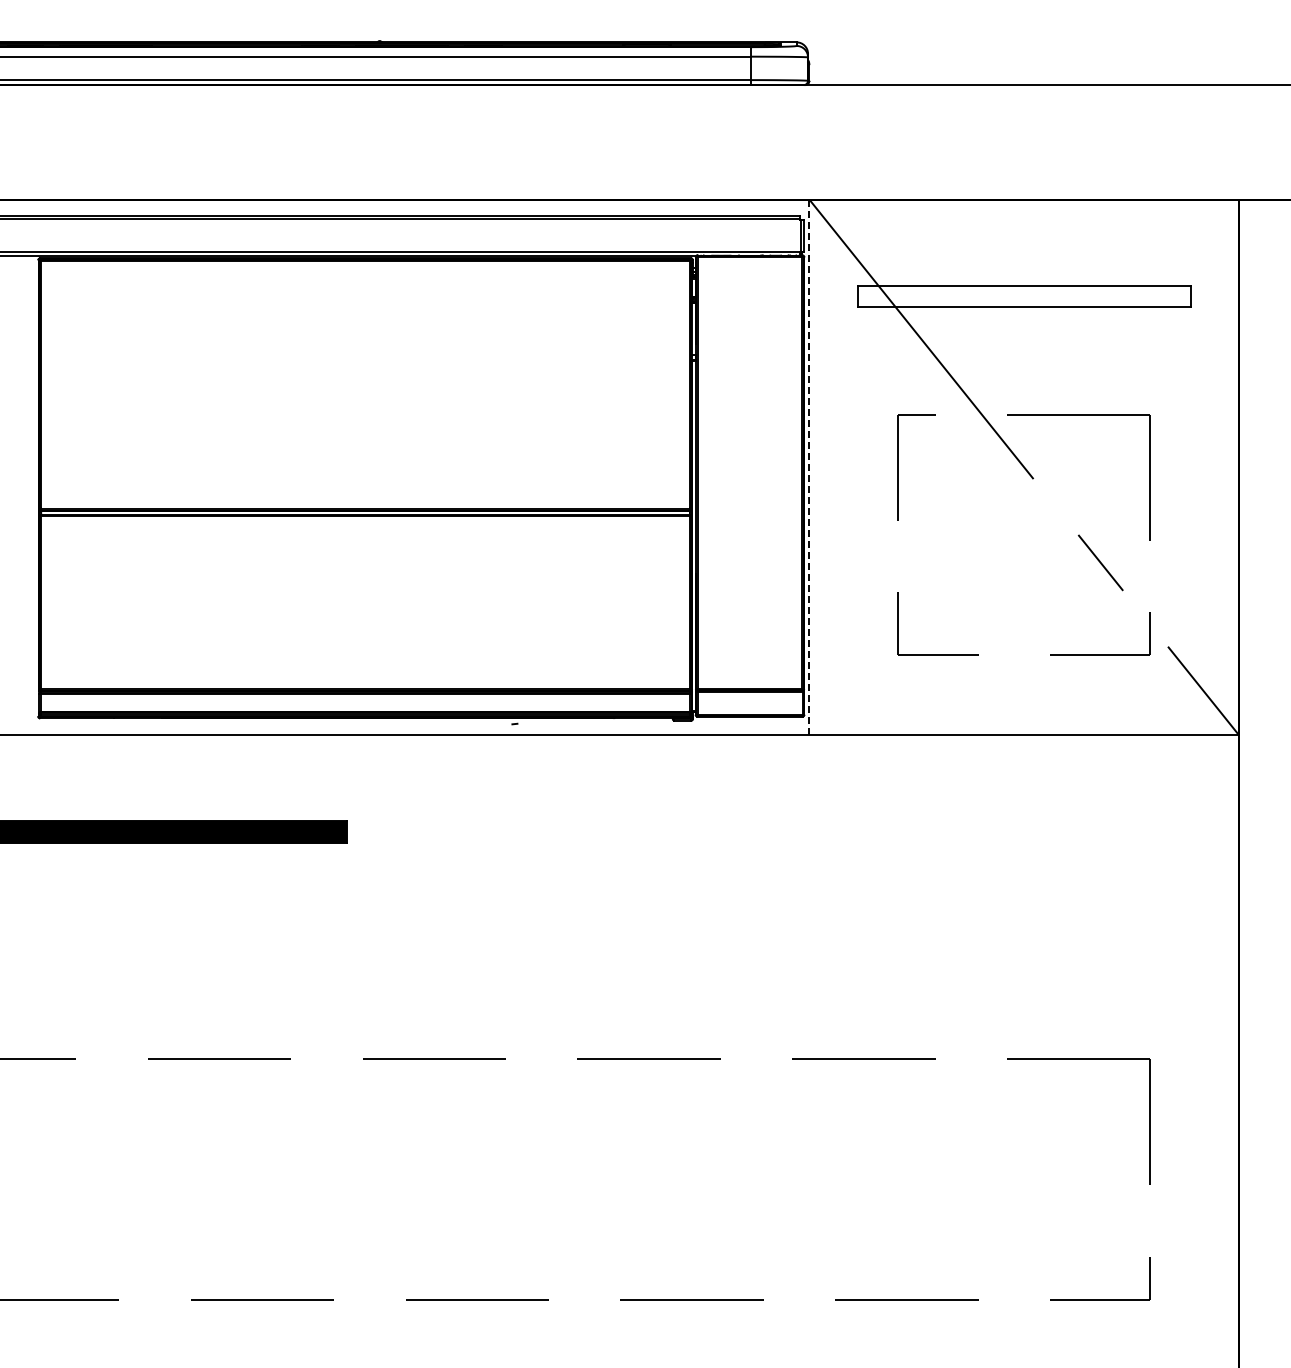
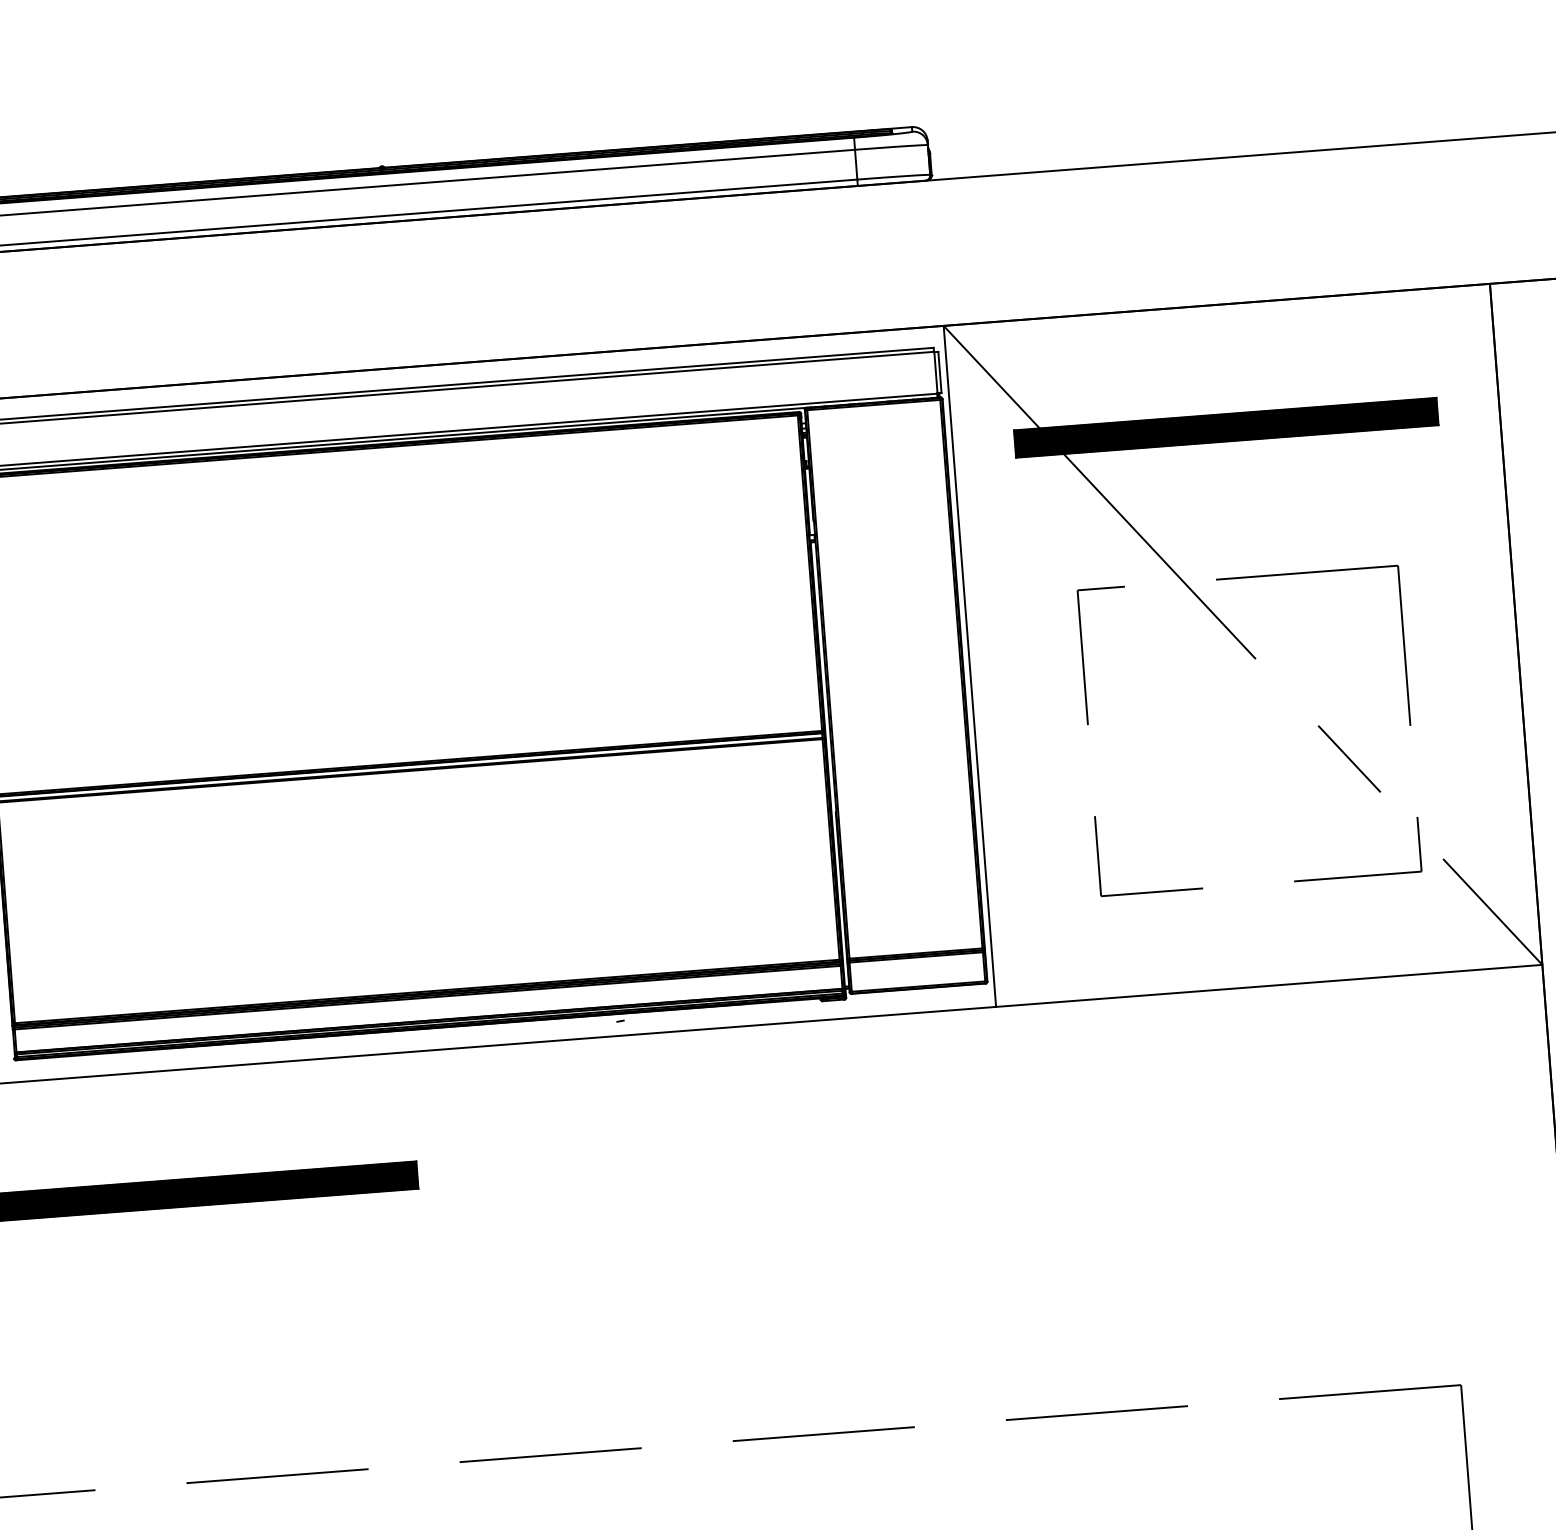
hatch: (1024, 296) -> (1226, 427), added
line: (809, 467) -> (969, 666), dashed -> solid

